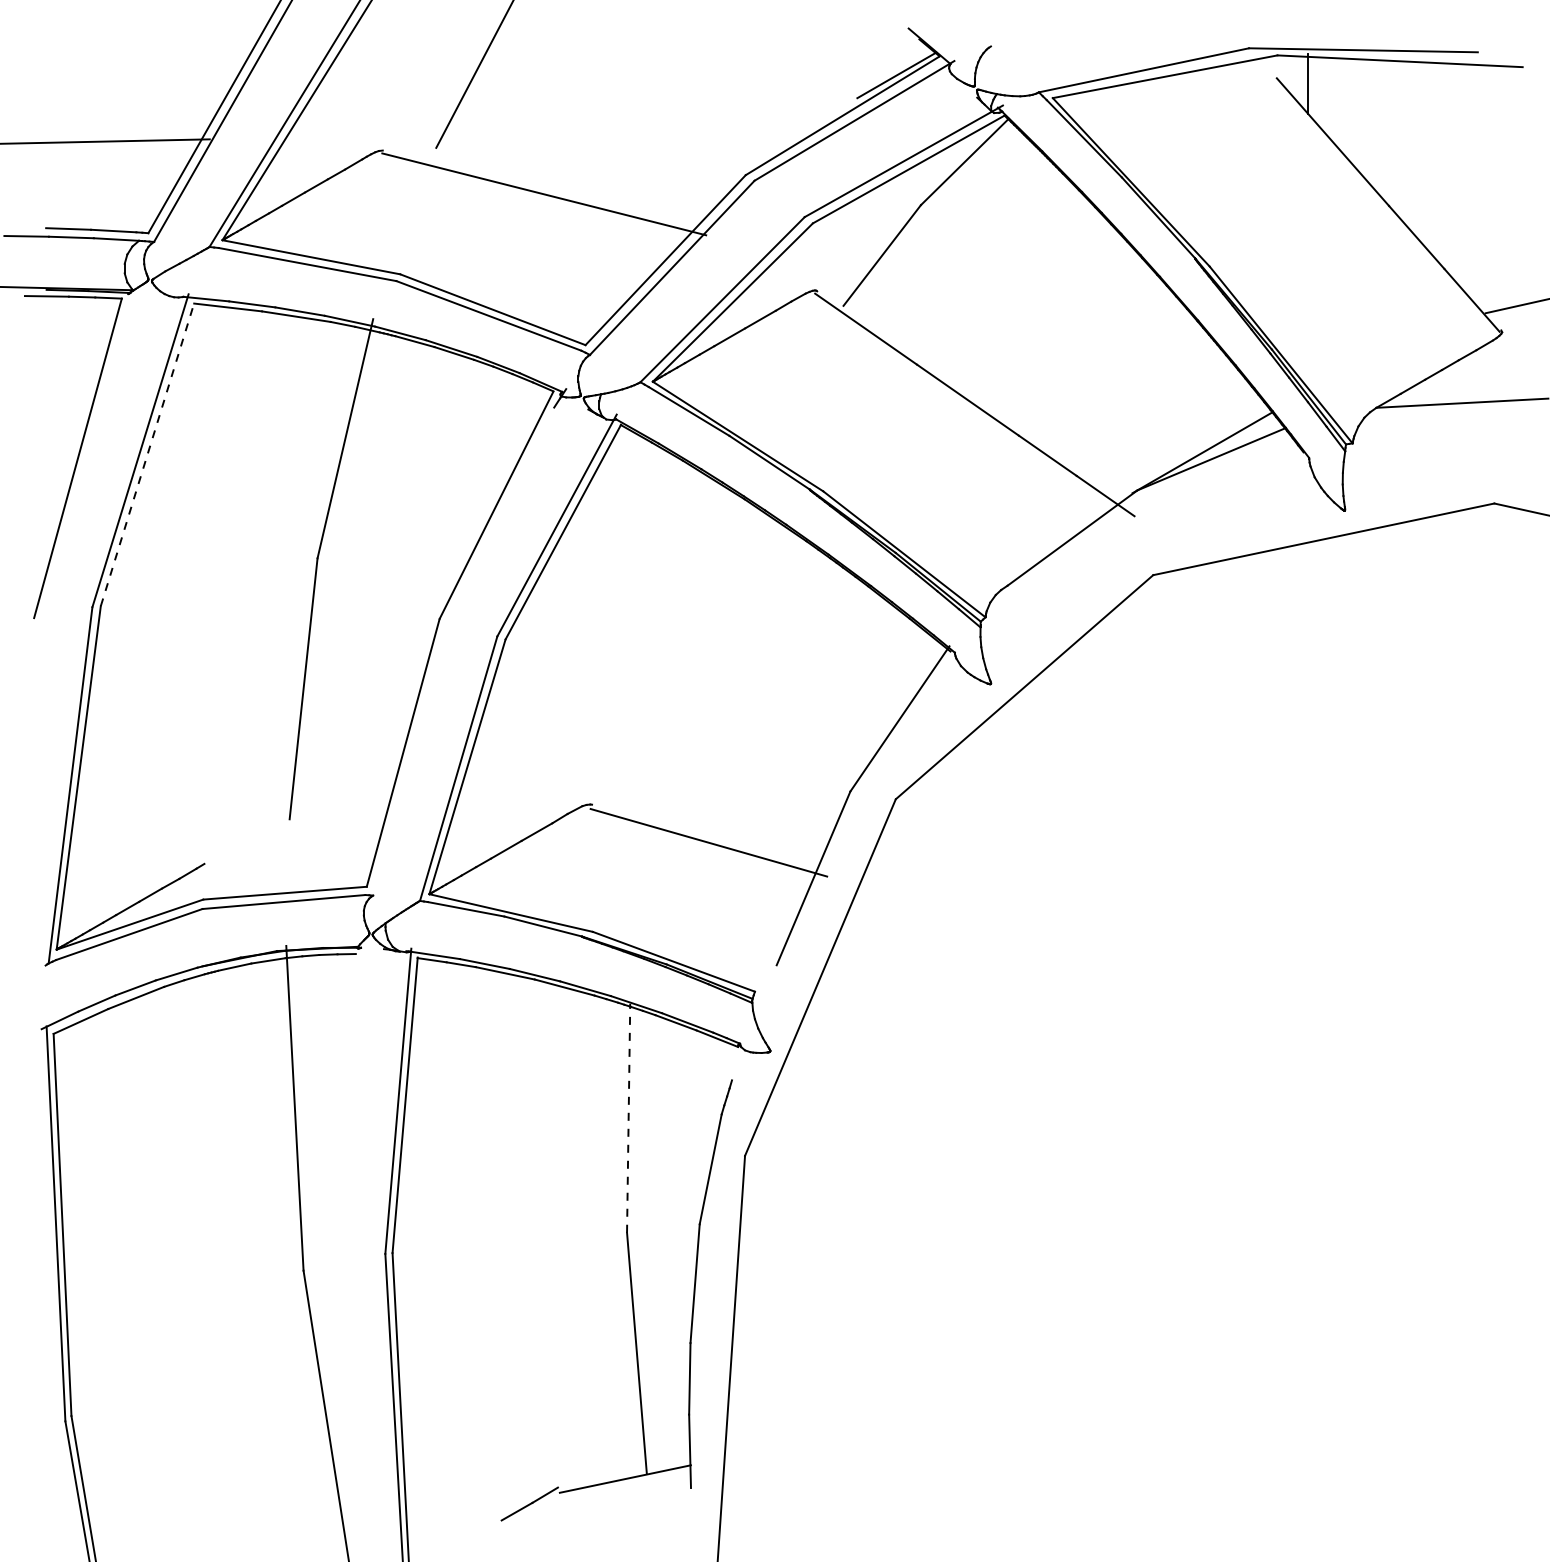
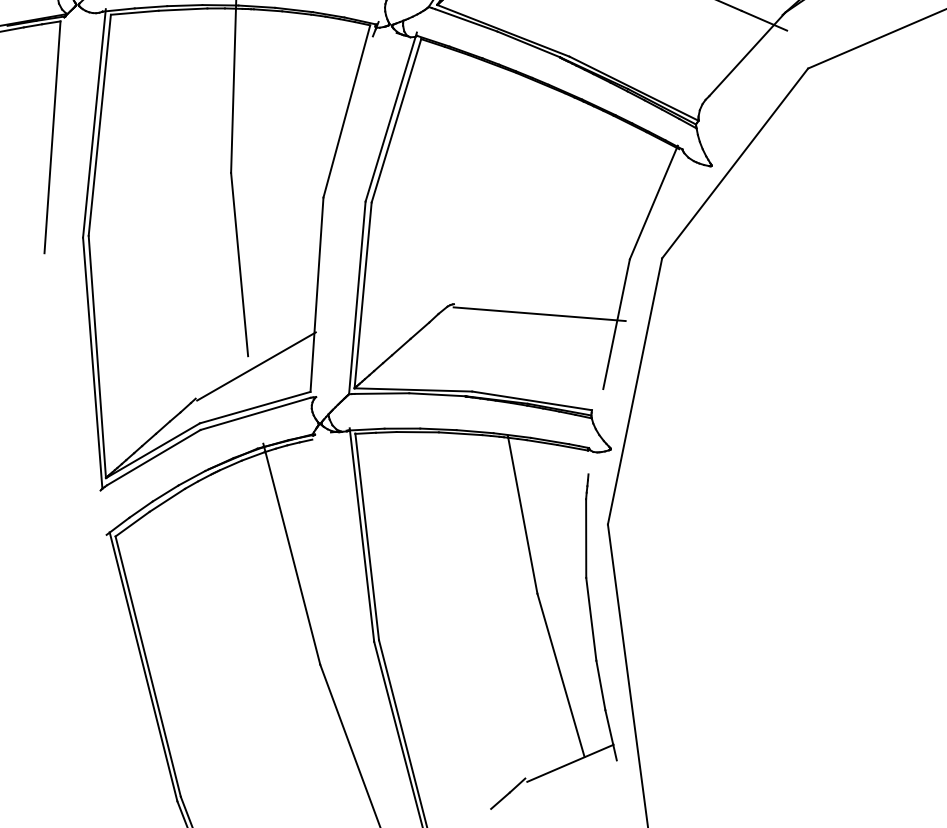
line: (147, 454) -> (99, 125), dashed -> solid
line: (298, 835) -> (256, 366), added
line: (628, 1117) -> (522, 514), dashed -> solid

